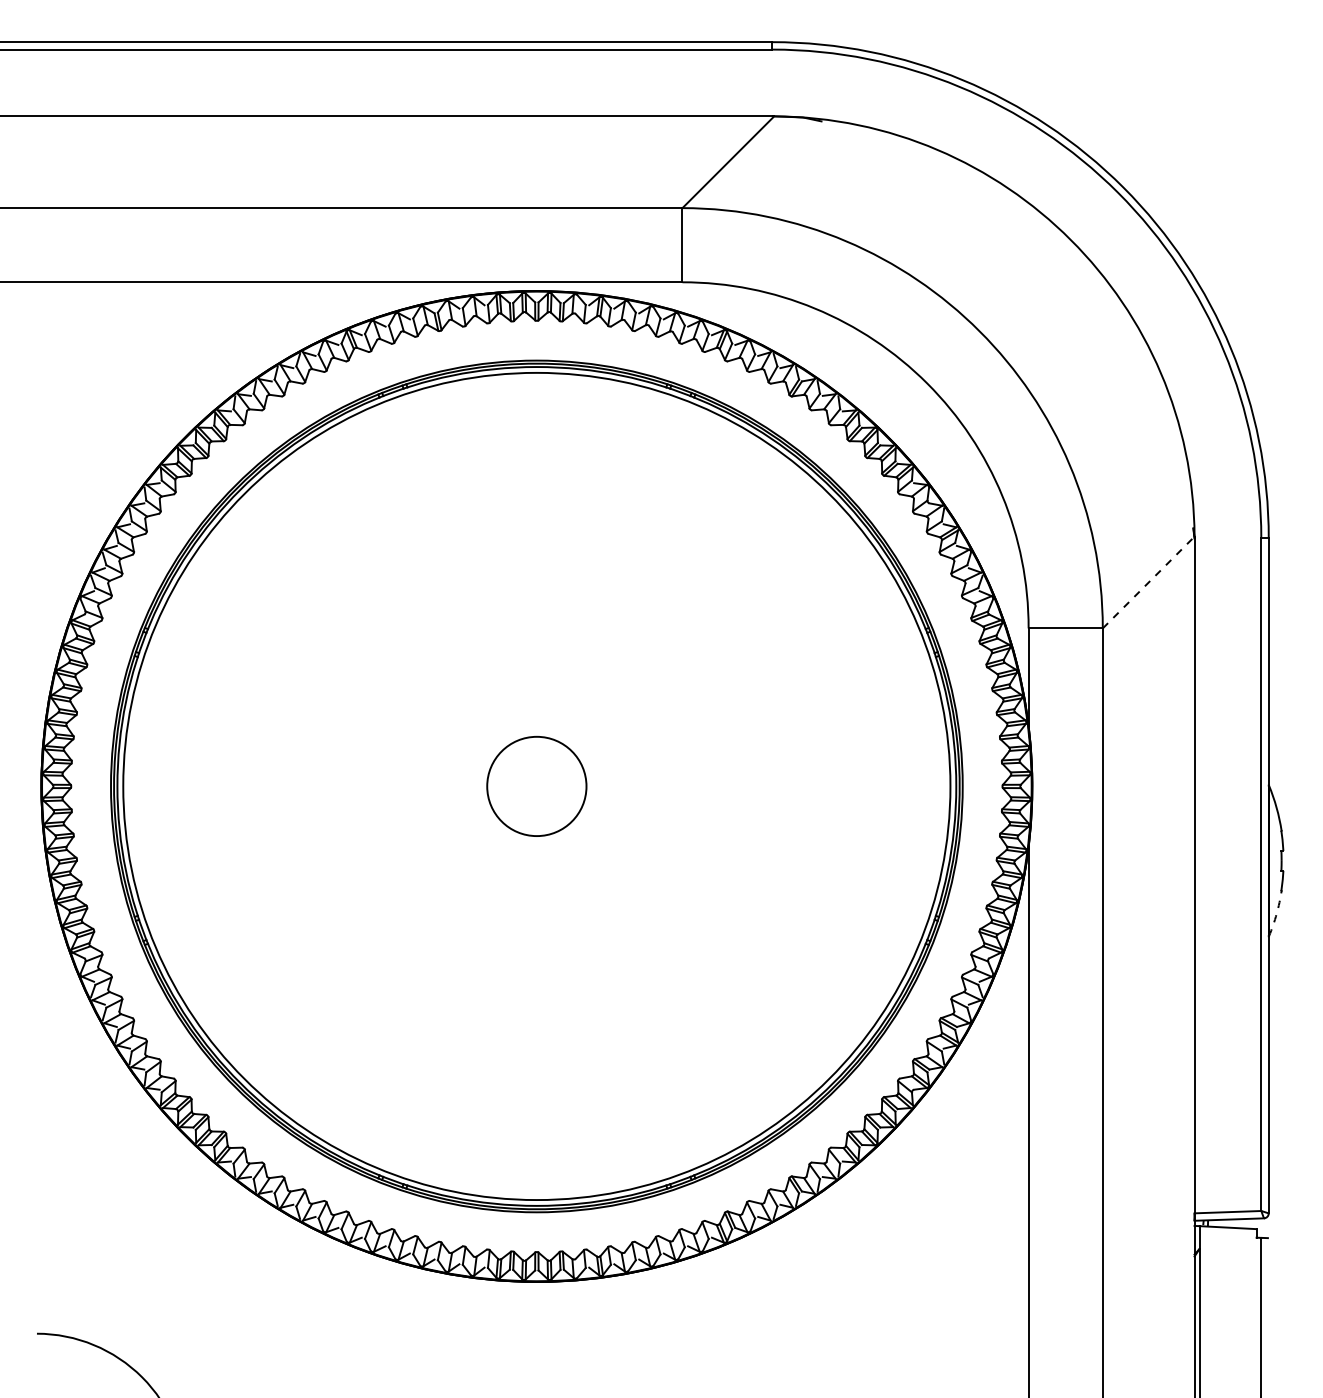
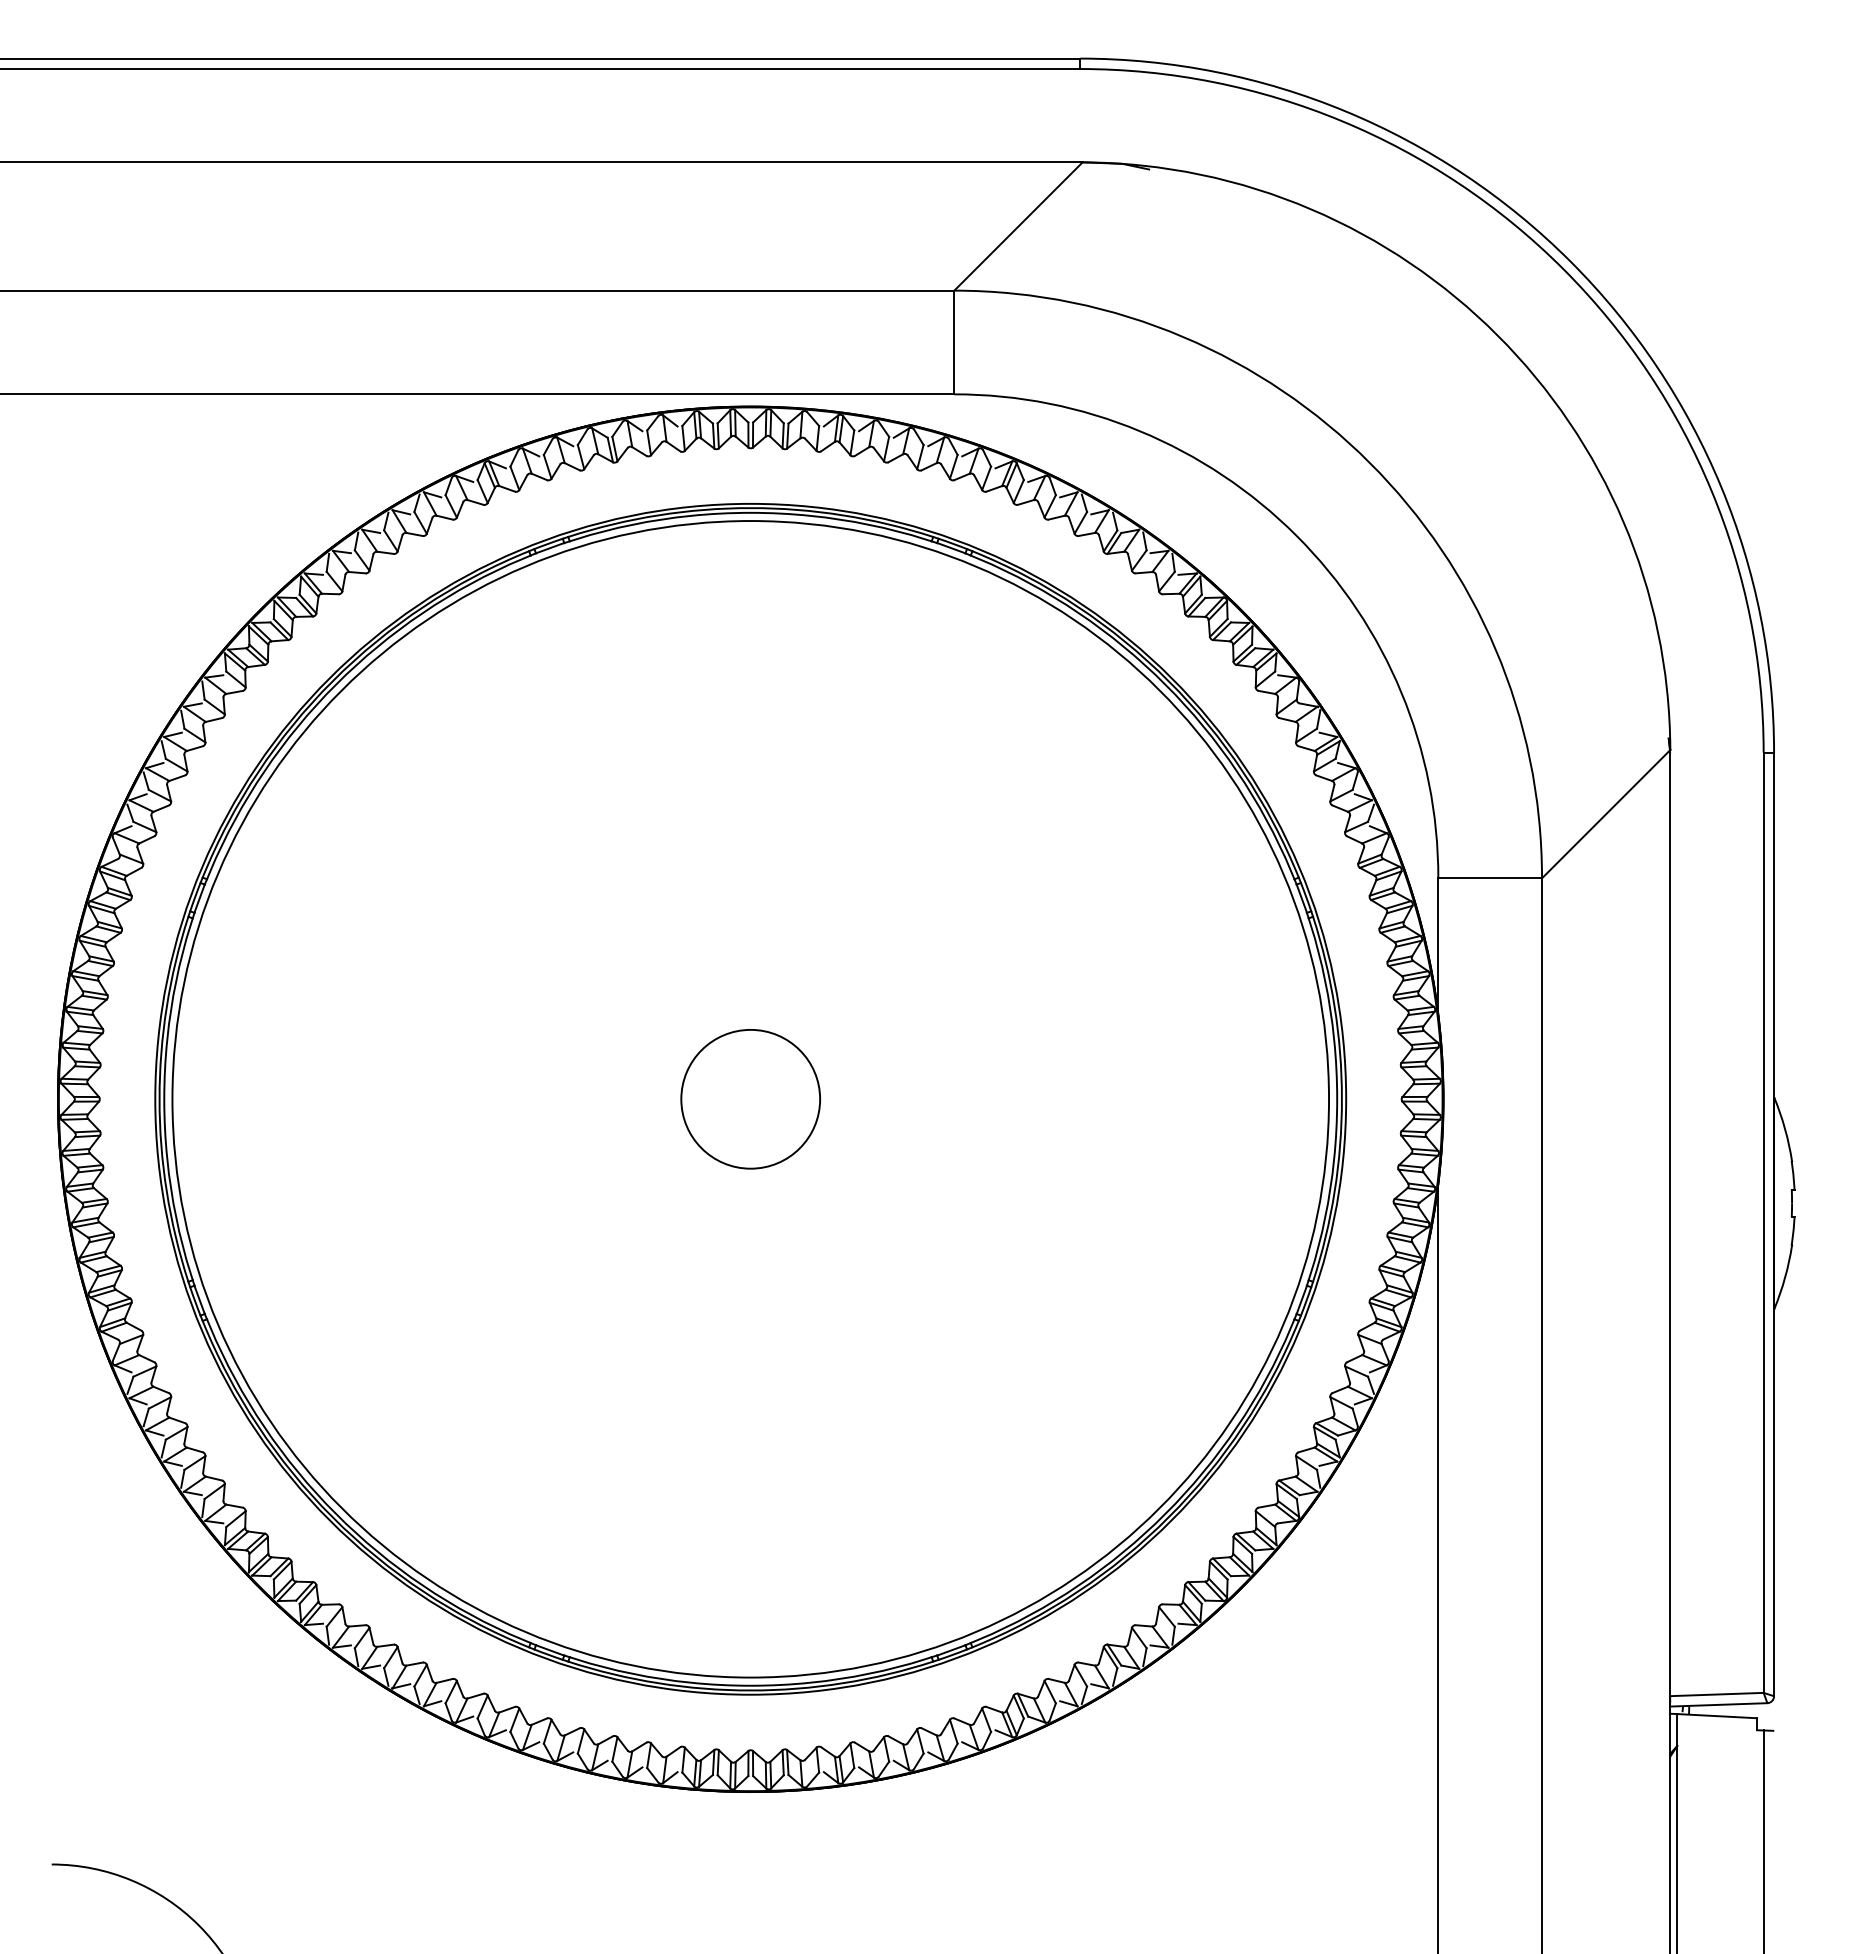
line: (1148, 582) -> (1606, 814), dashed -> solid
arc: (1276, 913) -> (1785, 1277), dashed -> solid

